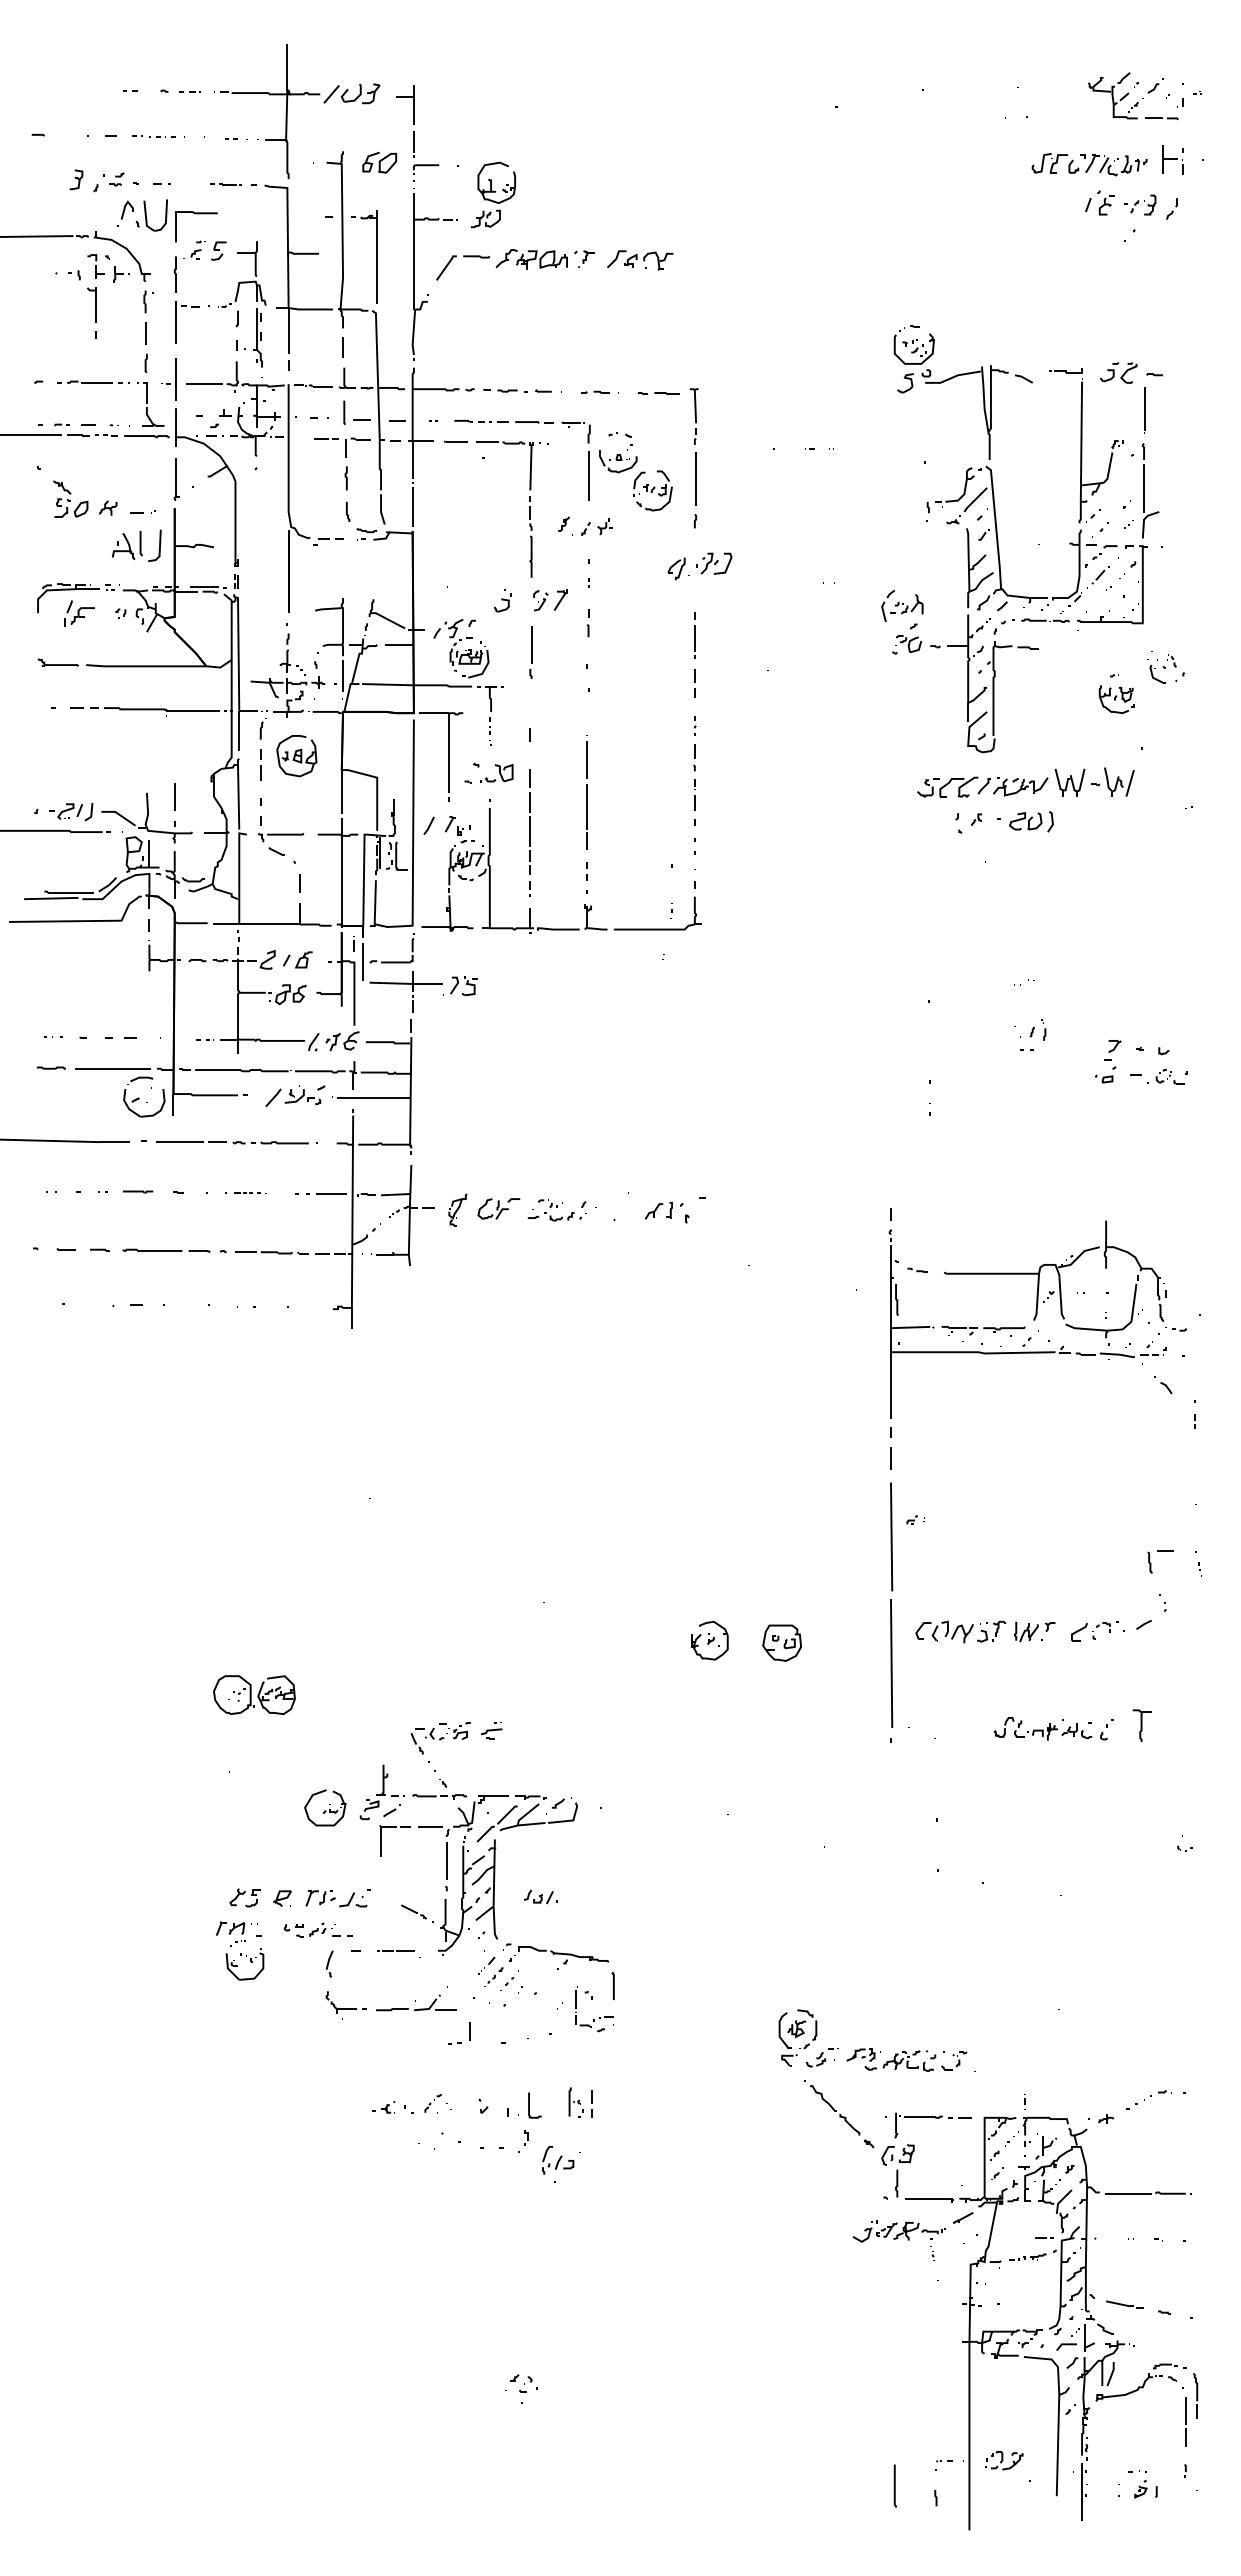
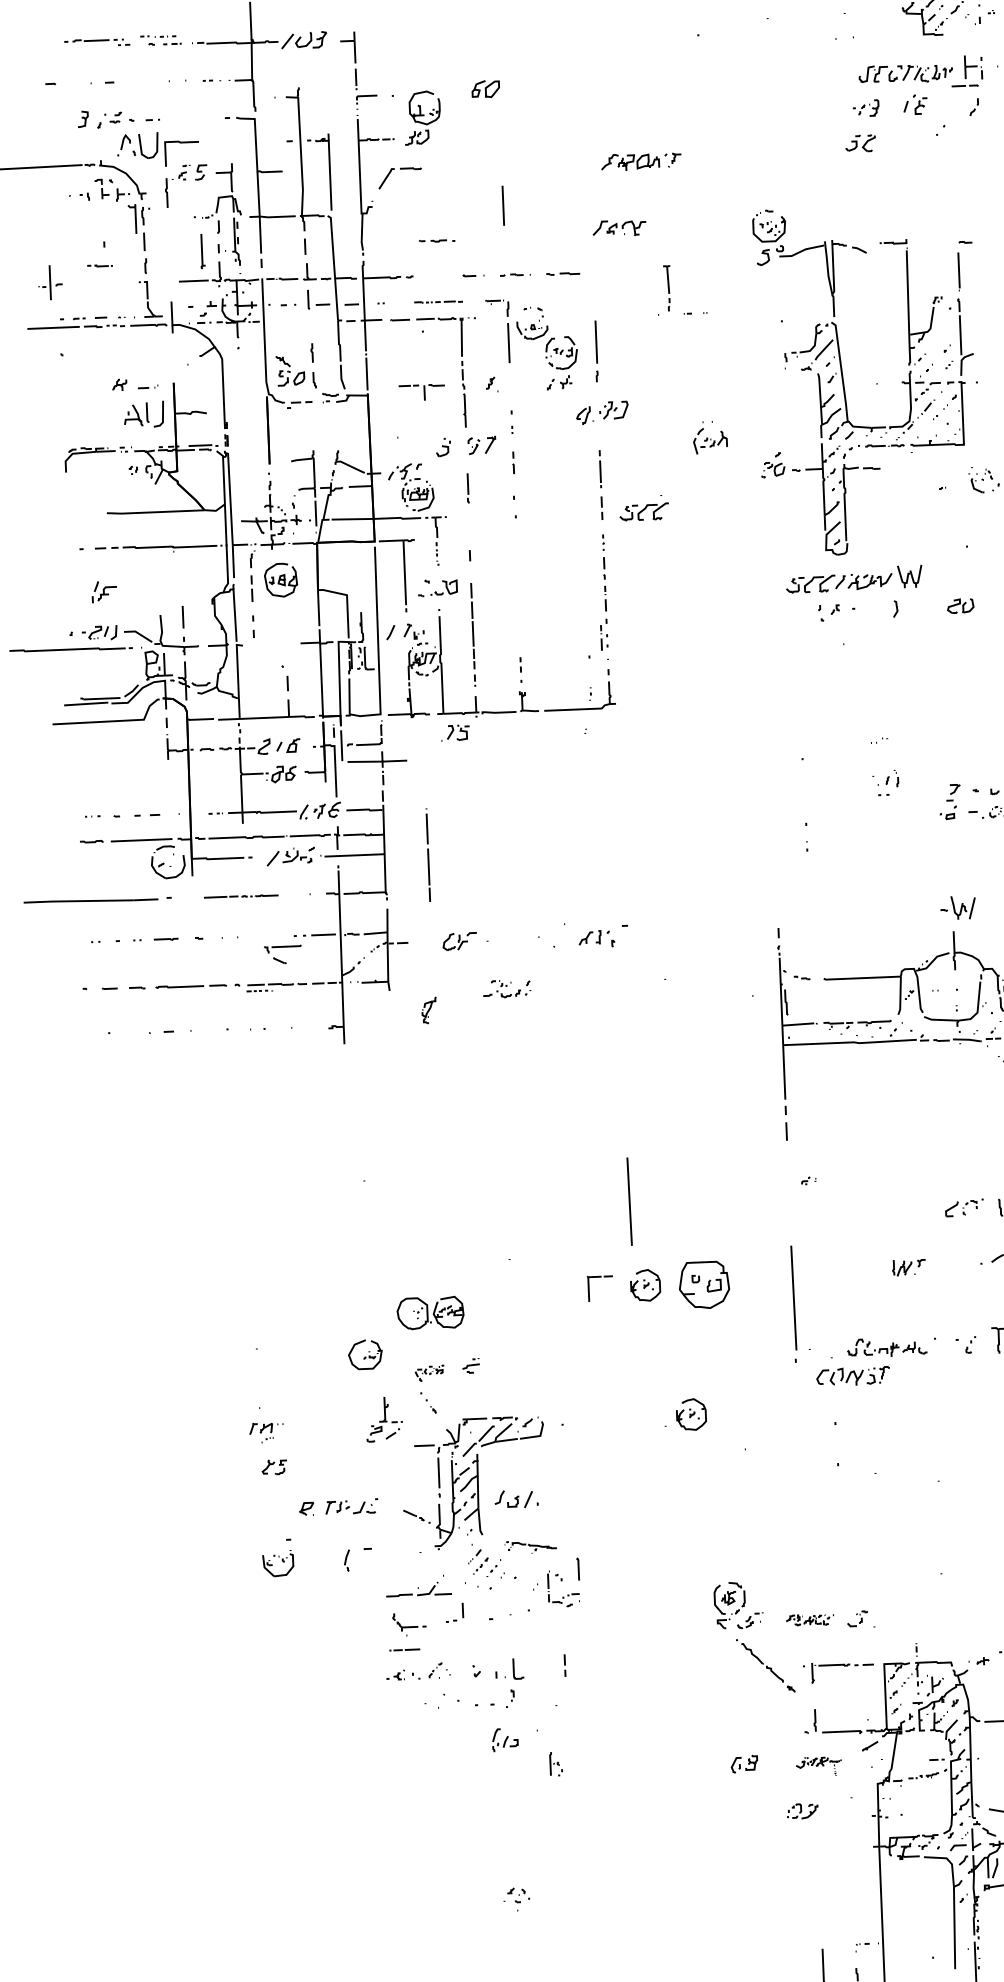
line: (1161, 118) -> (964, 86), moved
part: (153, 136) -> (157, 36), moved
part: (379, 162) -> (485, 89), moved
part: (225, 184) -> (99, 265), moved
part: (1140, 204) -> (866, 107), moved
part: (544, 259) -> (640, 161), moved
part: (640, 260) -> (619, 228), moved
part: (91, 304) -> (131, 218), moved
line: (588, 306) -> (503, 205), added
part: (176, 322) -> (169, 231), removed
part: (1118, 372) -> (860, 143), moved
part: (168, 379) -> (44, 283), moved
part: (93, 381) -> (93, 39), moved
part: (505, 390) -> (437, 240), moved
part: (693, 416) -> (666, 288), moved
part: (503, 421) -> (437, 301), size x0.6
part: (342, 447) -> (422, 392), moved
part: (176, 479) -> (202, 251), moved
part: (70, 498) -> (290, 370), moved
part: (596, 526) -> (559, 382), moved
part: (902, 606) -> (710, 441), moved
part: (79, 613) -> (104, 591), moved
part: (530, 652) -> (467, 488), size x0.7
part: (57, 662) -> (83, 512), removed
part: (746, 689) -> (644, 511), added
part: (1116, 699) -> (945, 507), removed
part: (1112, 781) -> (957, 907), moved
line: (586, 792) -> (427, 855), moved
part: (1025, 821) -> (960, 606), moved
line: (687, 843) -> (601, 638), added
part: (277, 851) -> (280, 960), moved
part: (460, 986) -> (455, 733), moved
part: (232, 1142) -> (241, 896), size x0.6
part: (250, 1192) -> (259, 990), moved
part: (457, 1209) -> (429, 1010), moved
part: (556, 1210) -> (506, 988), moved
line: (891, 1536) -> (629, 1201), moved
part: (960, 1631) -> (853, 1376), moved
part: (1094, 1631) -> (964, 1208), moved
part: (781, 1642) -> (703, 1284), size x1.6
part: (254, 1694) -> (430, 1312), moved
part: (1042, 1728) -> (886, 1347), moved
part: (440, 1738) -> (429, 1373), size x0.6
part: (439, 1796) -> (430, 1420), removed
part: (759, 1801) -> (691, 1414), added
part: (325, 1807) -> (365, 1354), moved
part: (394, 1827) -> (599, 1277), moved
part: (540, 1896) -> (516, 1498), size x1.6
part: (244, 1897) -> (274, 1467), moved
part: (318, 1929) -> (336, 1532), removed
part: (236, 1933) -> (266, 1432), moved
line: (396, 1950) -> (405, 1649), moved
part: (556, 1956) -> (531, 1547), size x0.6
part: (345, 2005) -> (408, 1624), moved
part: (895, 2059) -> (809, 1619), size x0.6
part: (575, 2102) -> (555, 1764), moved
part: (897, 2154) -> (744, 1763), moved
part: (558, 2160) -> (505, 1740), moved
part: (898, 2240) -> (818, 1766), size x0.6
part: (1004, 2460) -> (802, 1811), moved

